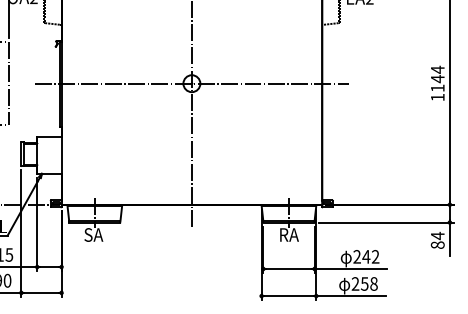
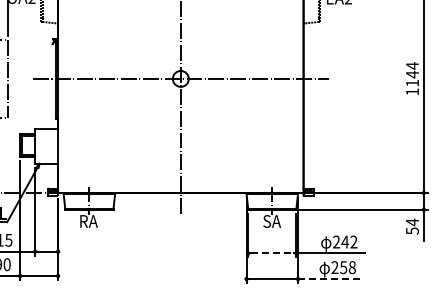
text: (93, 235) -> (88, 221), SA -> RA
text: (289, 235) -> (272, 221), RA -> SA
text: (437, 244) -> (412, 230), 84 -> 54
line: (289, 268) -> (272, 253), solid -> dashed
line: (350, 296) -> (330, 279), solid -> dashed

